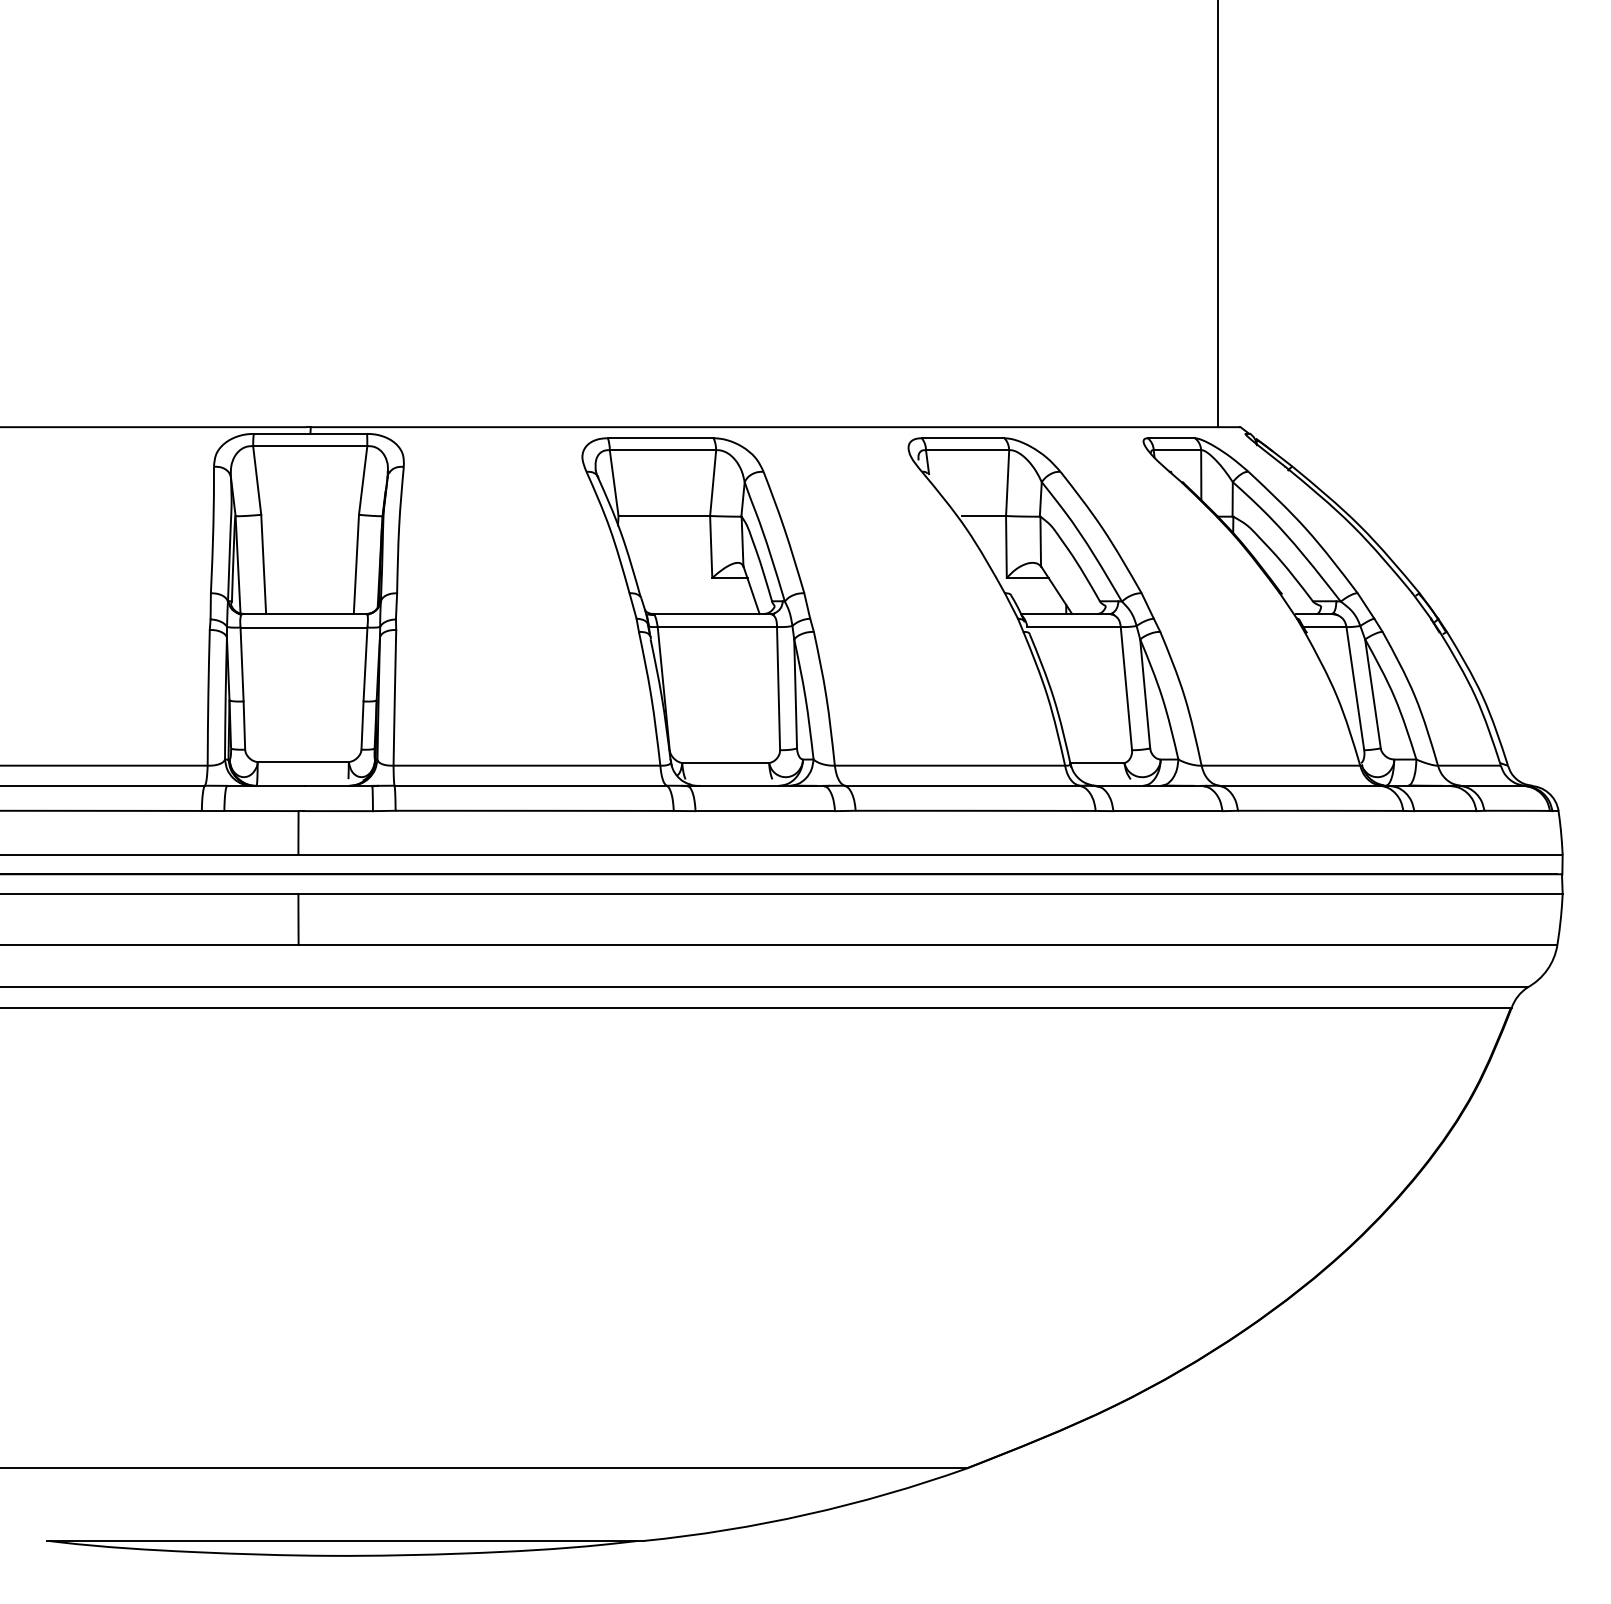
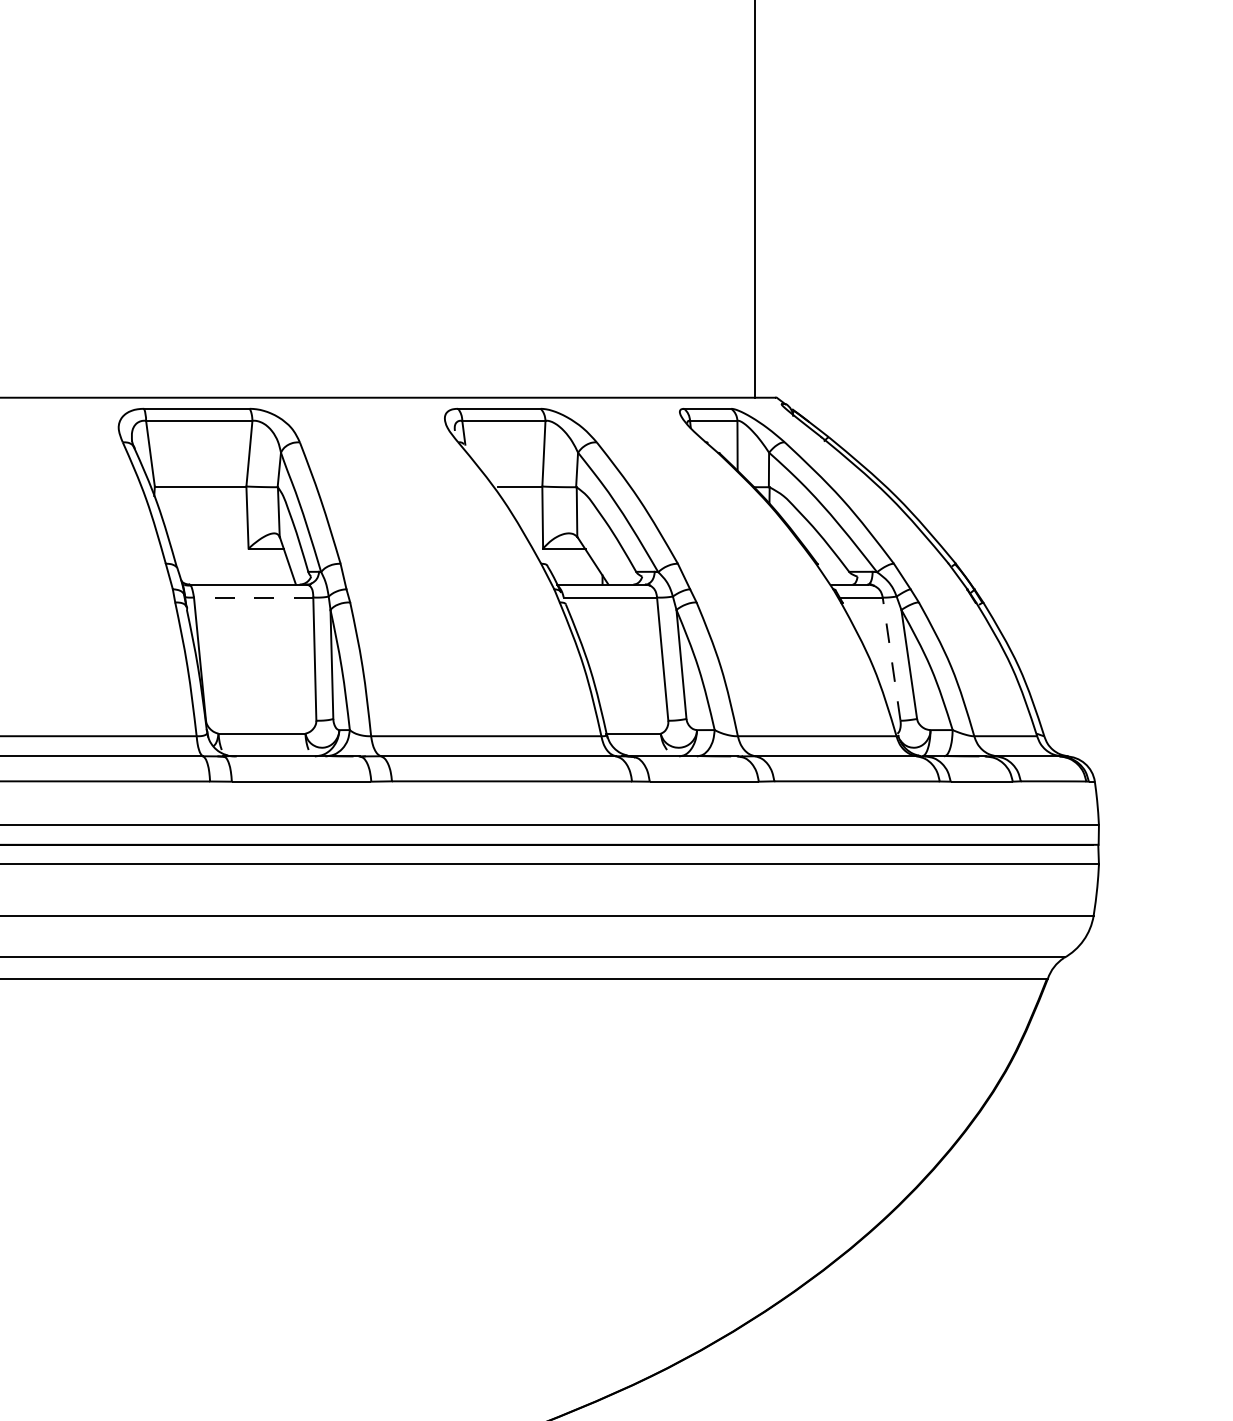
line: (717, 626) -> (253, 597), solid -> dashed
line: (1355, 688) -> (891, 659), solid -> dashed

